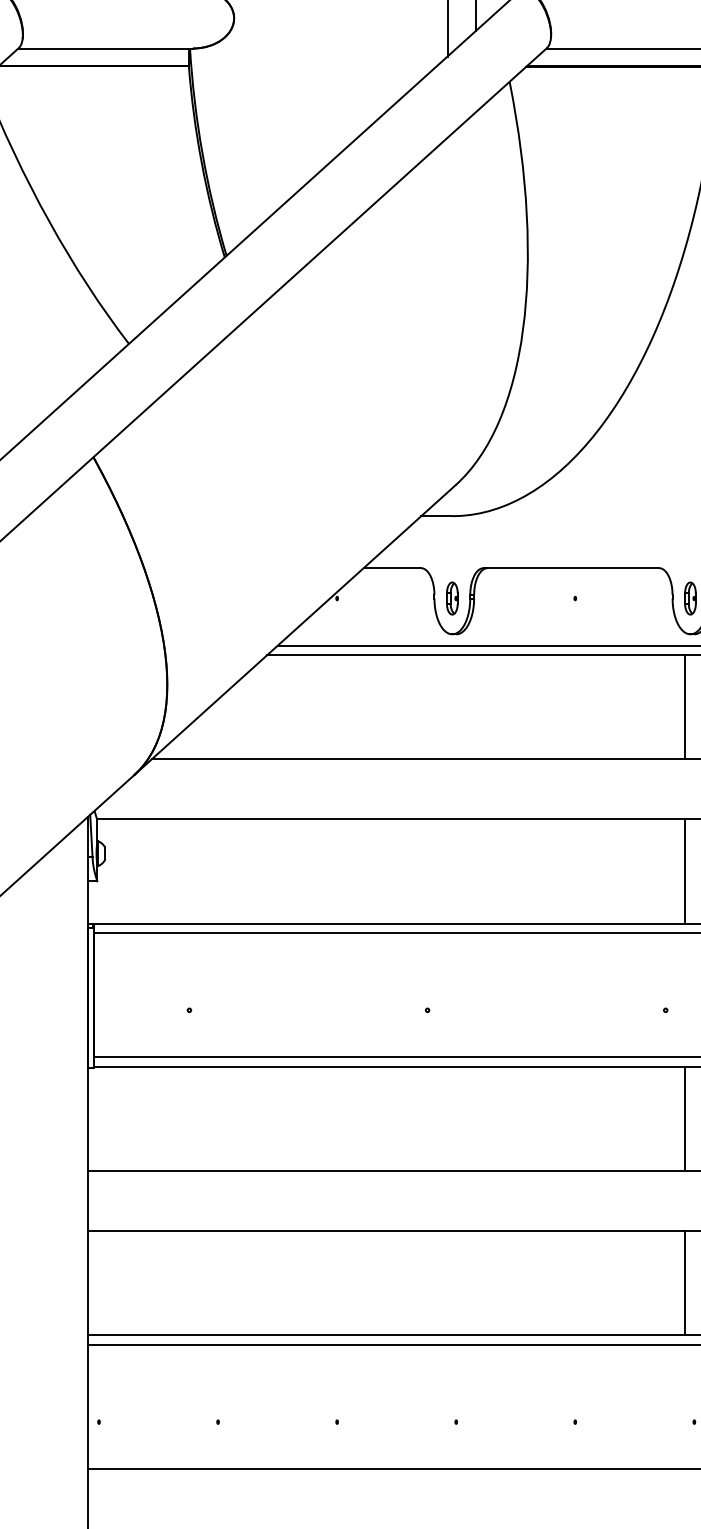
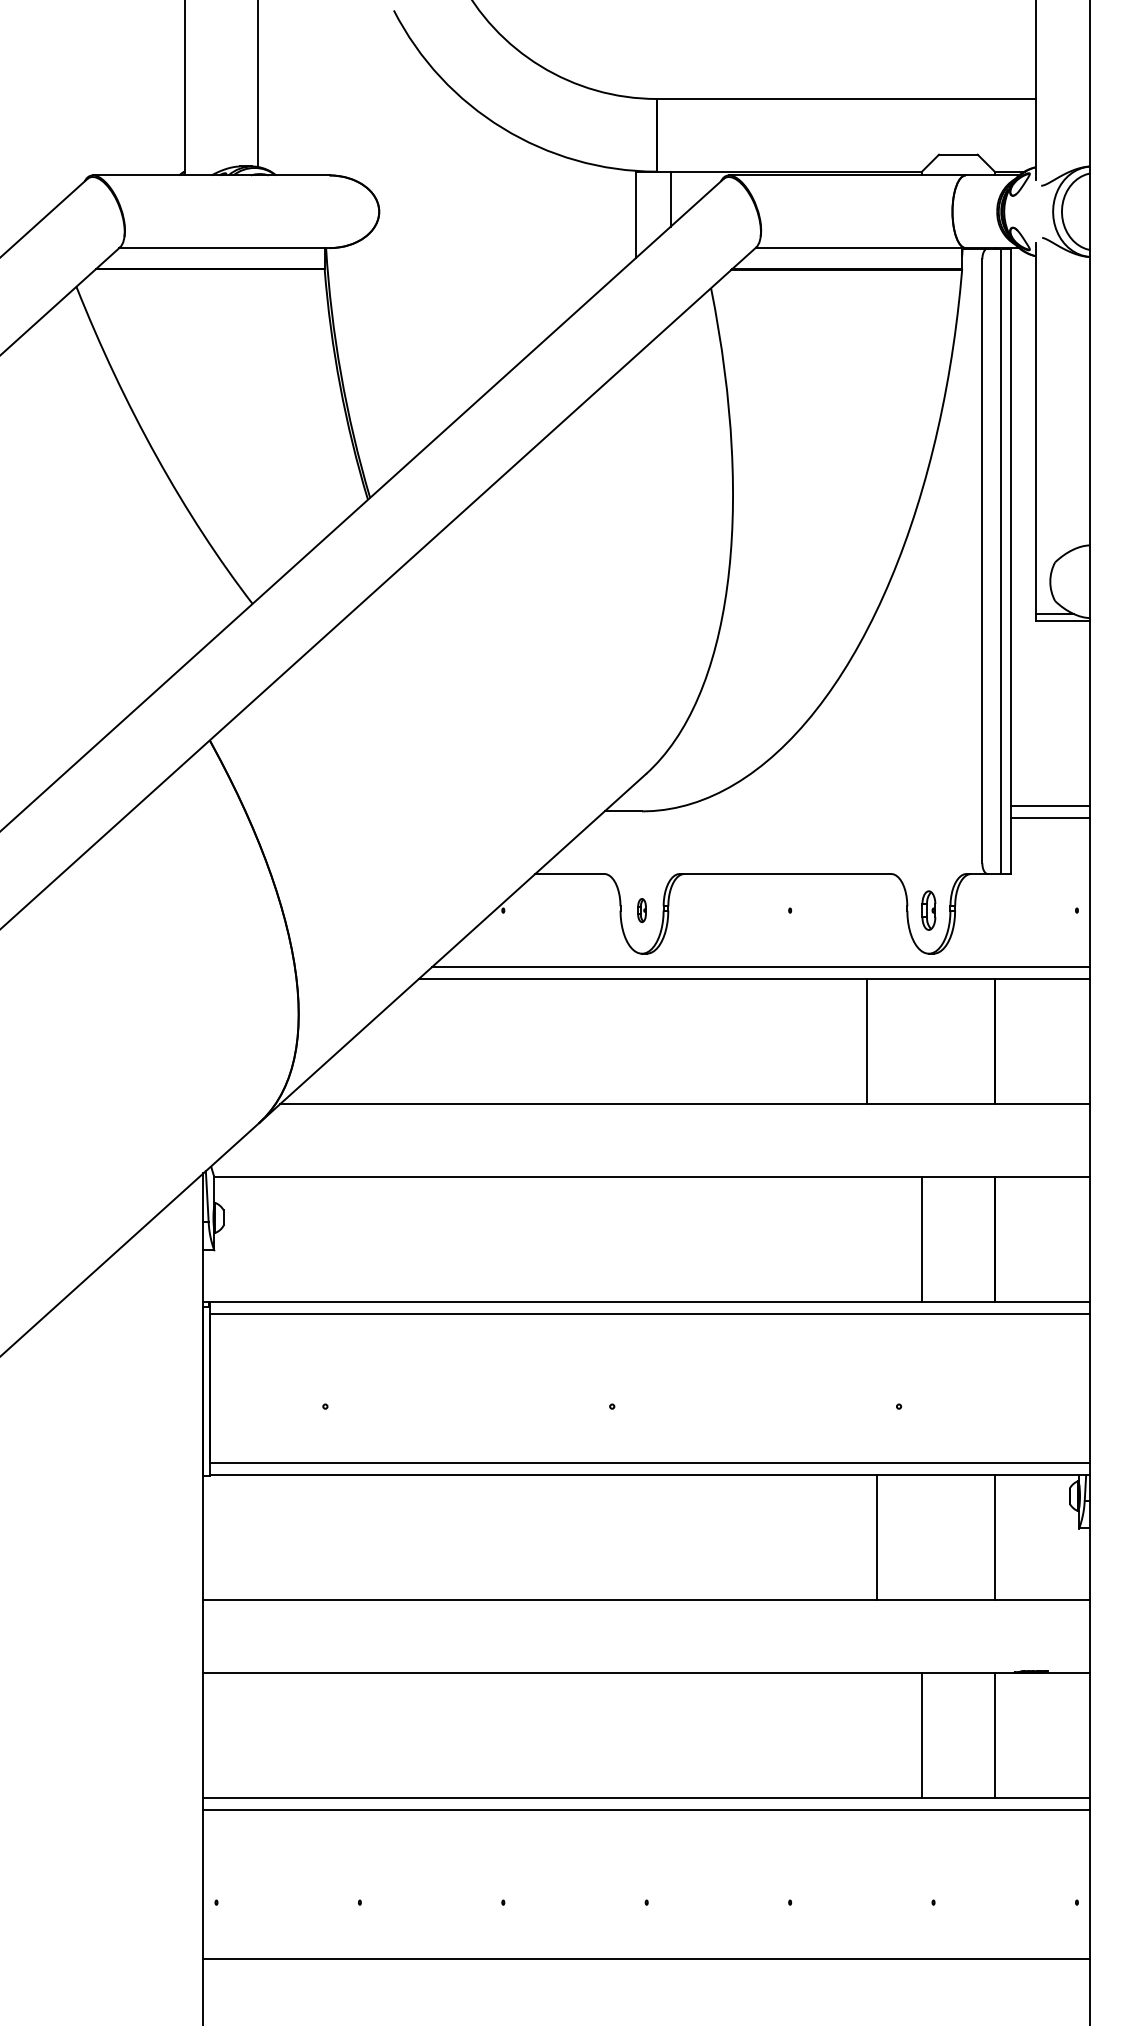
part: (451, 598) -> (641, 910), size x0.6
line: (685, 707) -> (867, 1041), moved
line: (685, 1118) -> (877, 1537), moved

